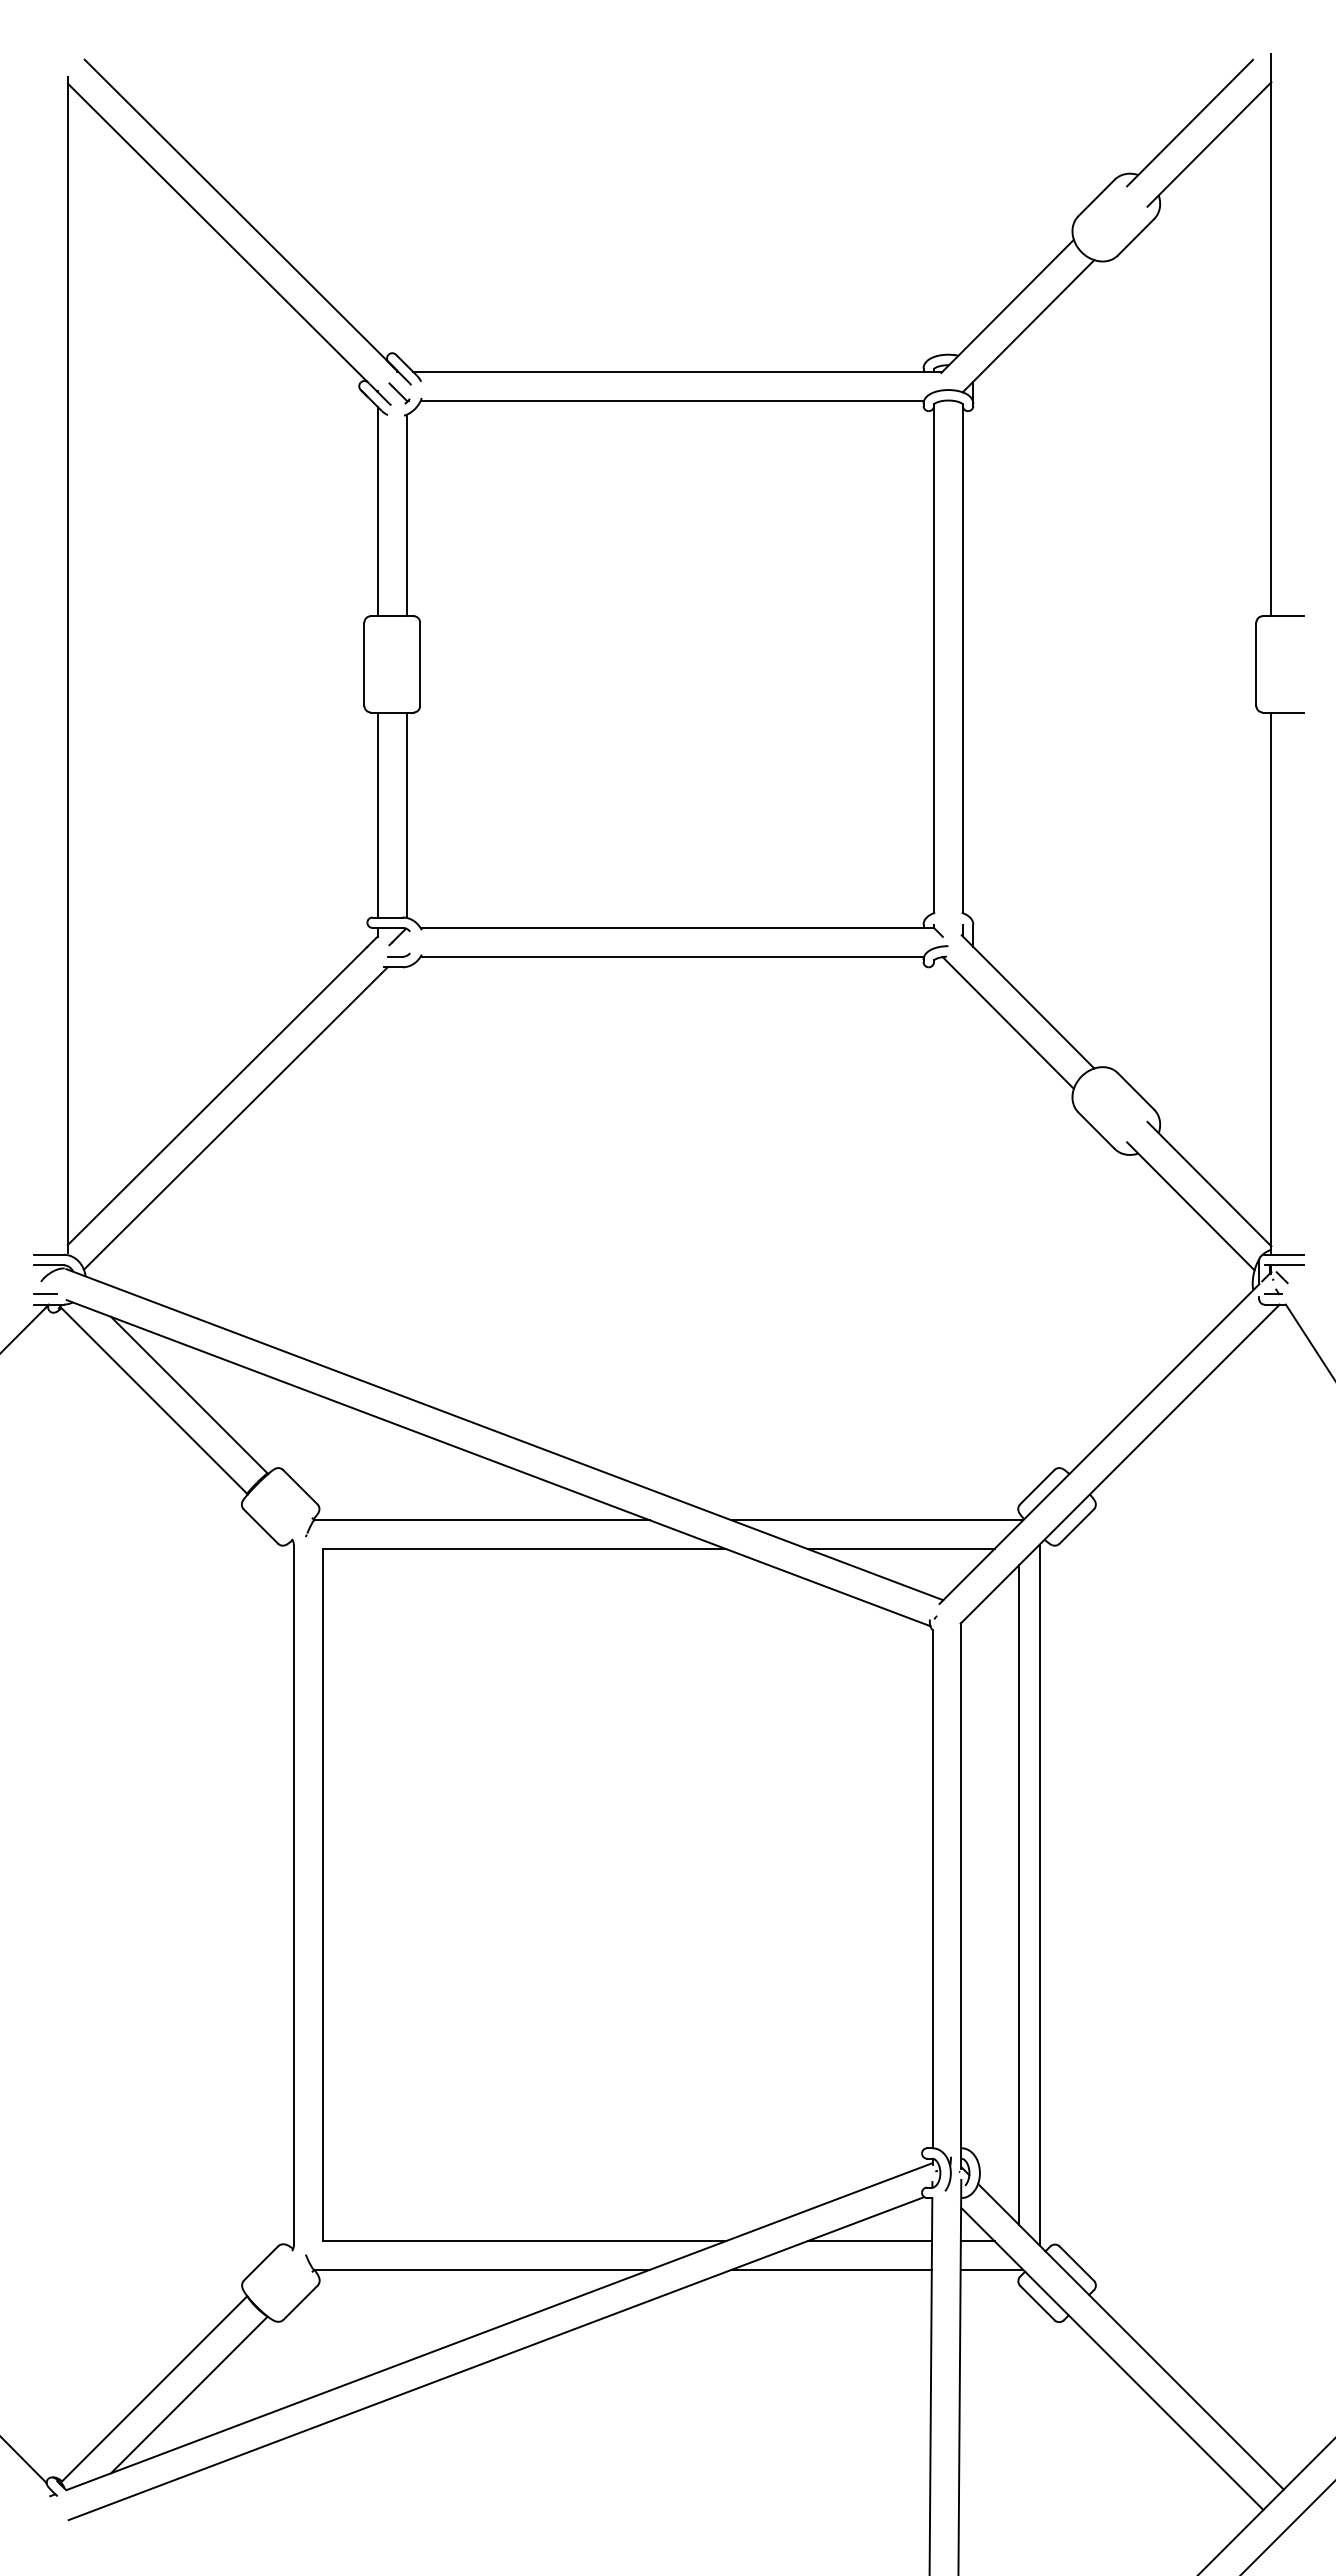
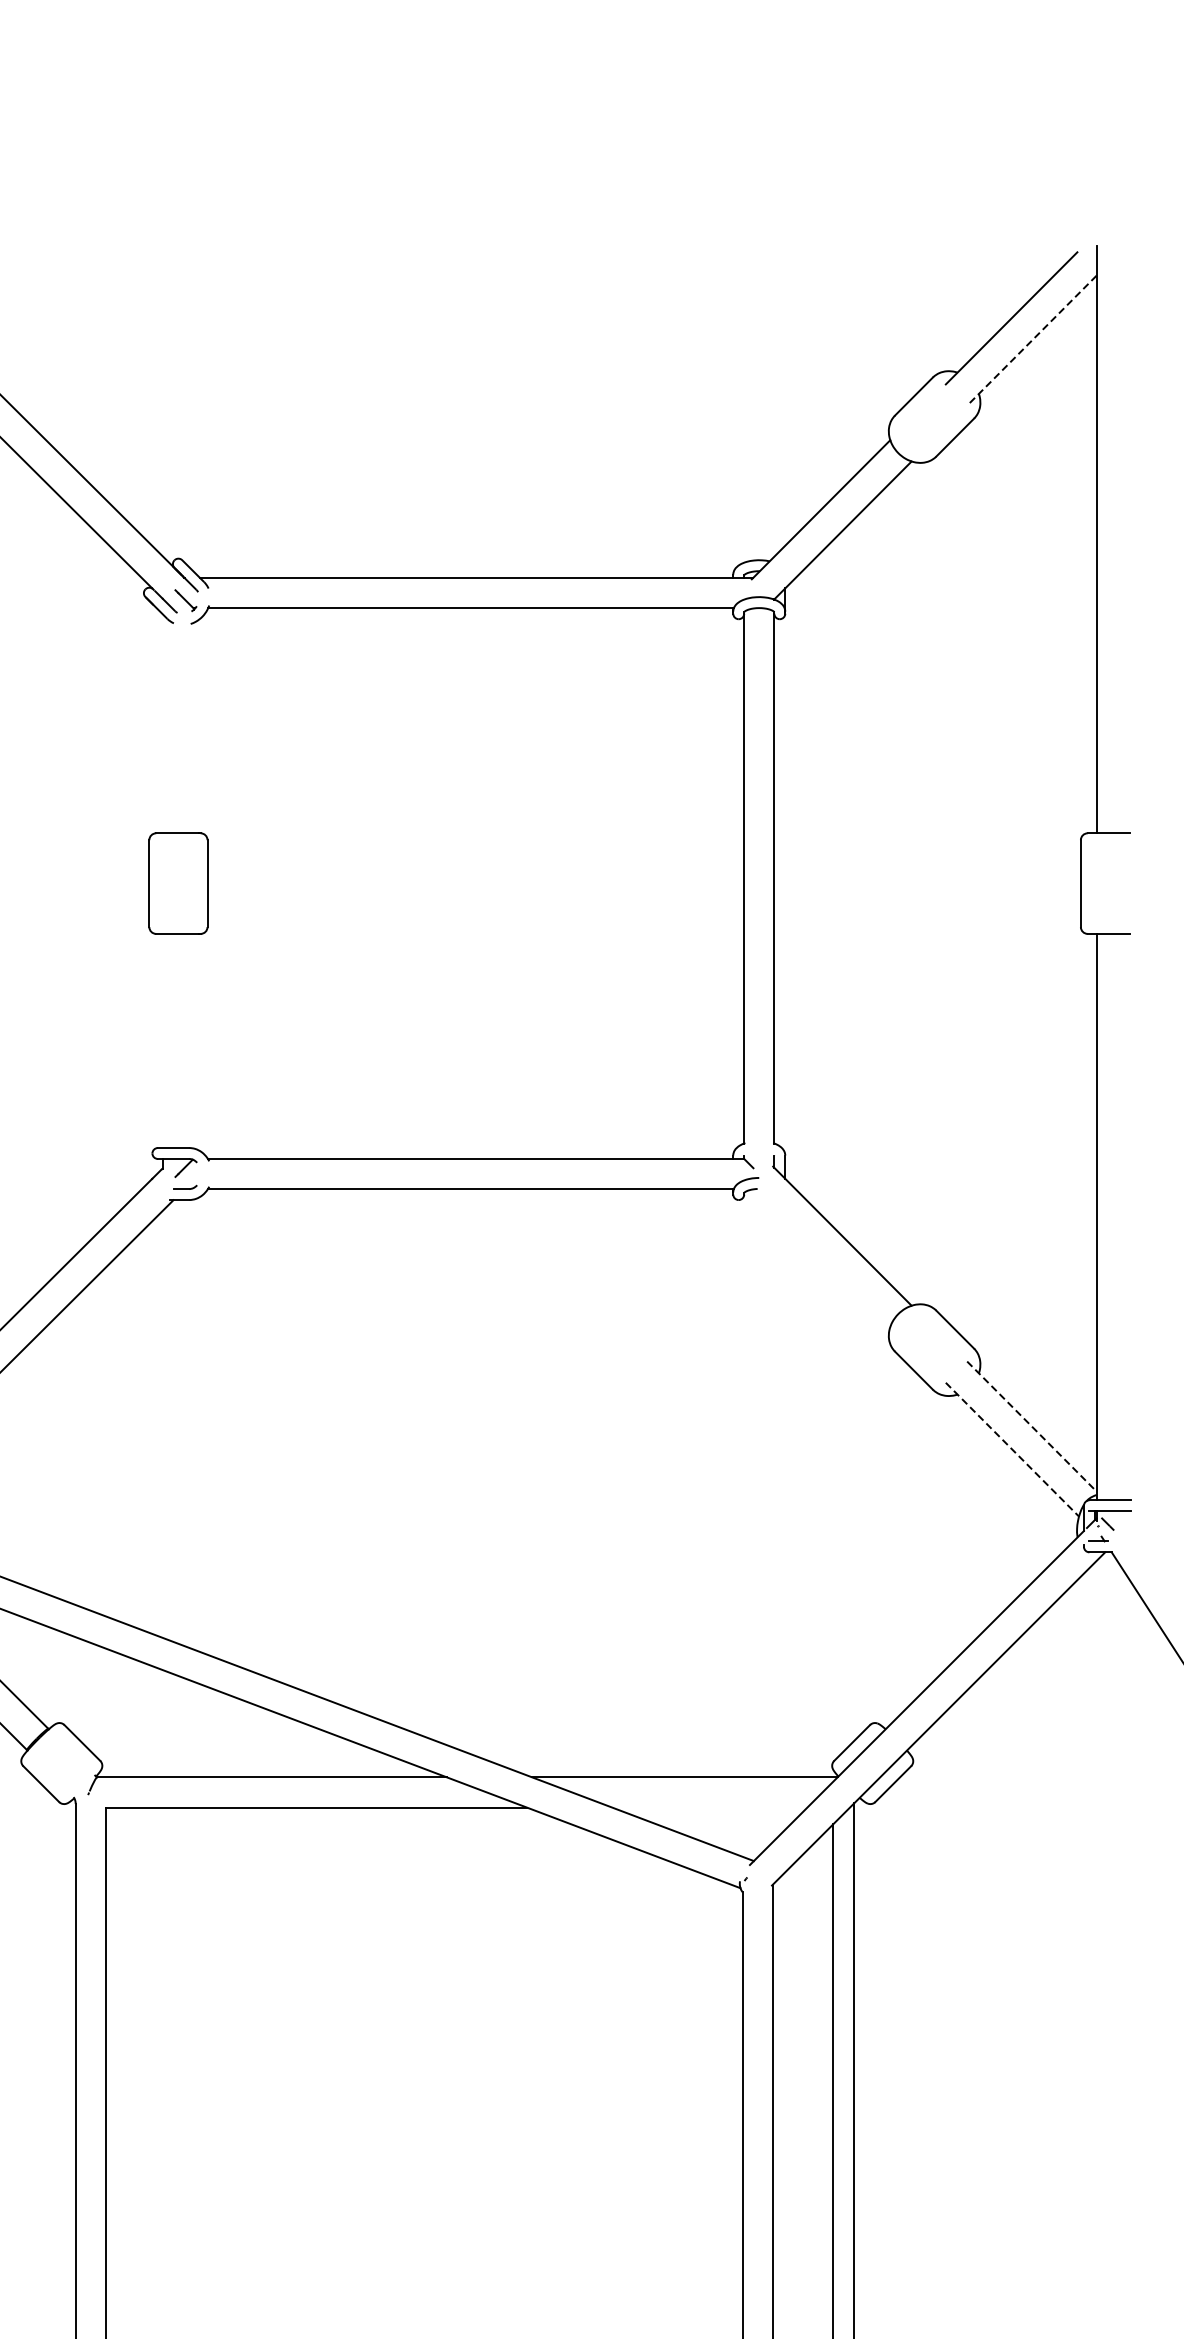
line: (1209, 144) -> (1031, 340), solid -> dashed
line: (377, 511) -> (162, 723), removed
line: (406, 515) -> (193, 728), removed
line: (377, 814) -> (162, 1040), removed
line: (406, 814) -> (193, 1040), removed
line: (1007, 1022) -> (820, 1257), removed
line: (1209, 1184) -> (1031, 1426), solid -> dashed
line: (1191, 1206) -> (1013, 1449), solid -> dashed
line: (900, 1549) -> (709, 1808), removed

